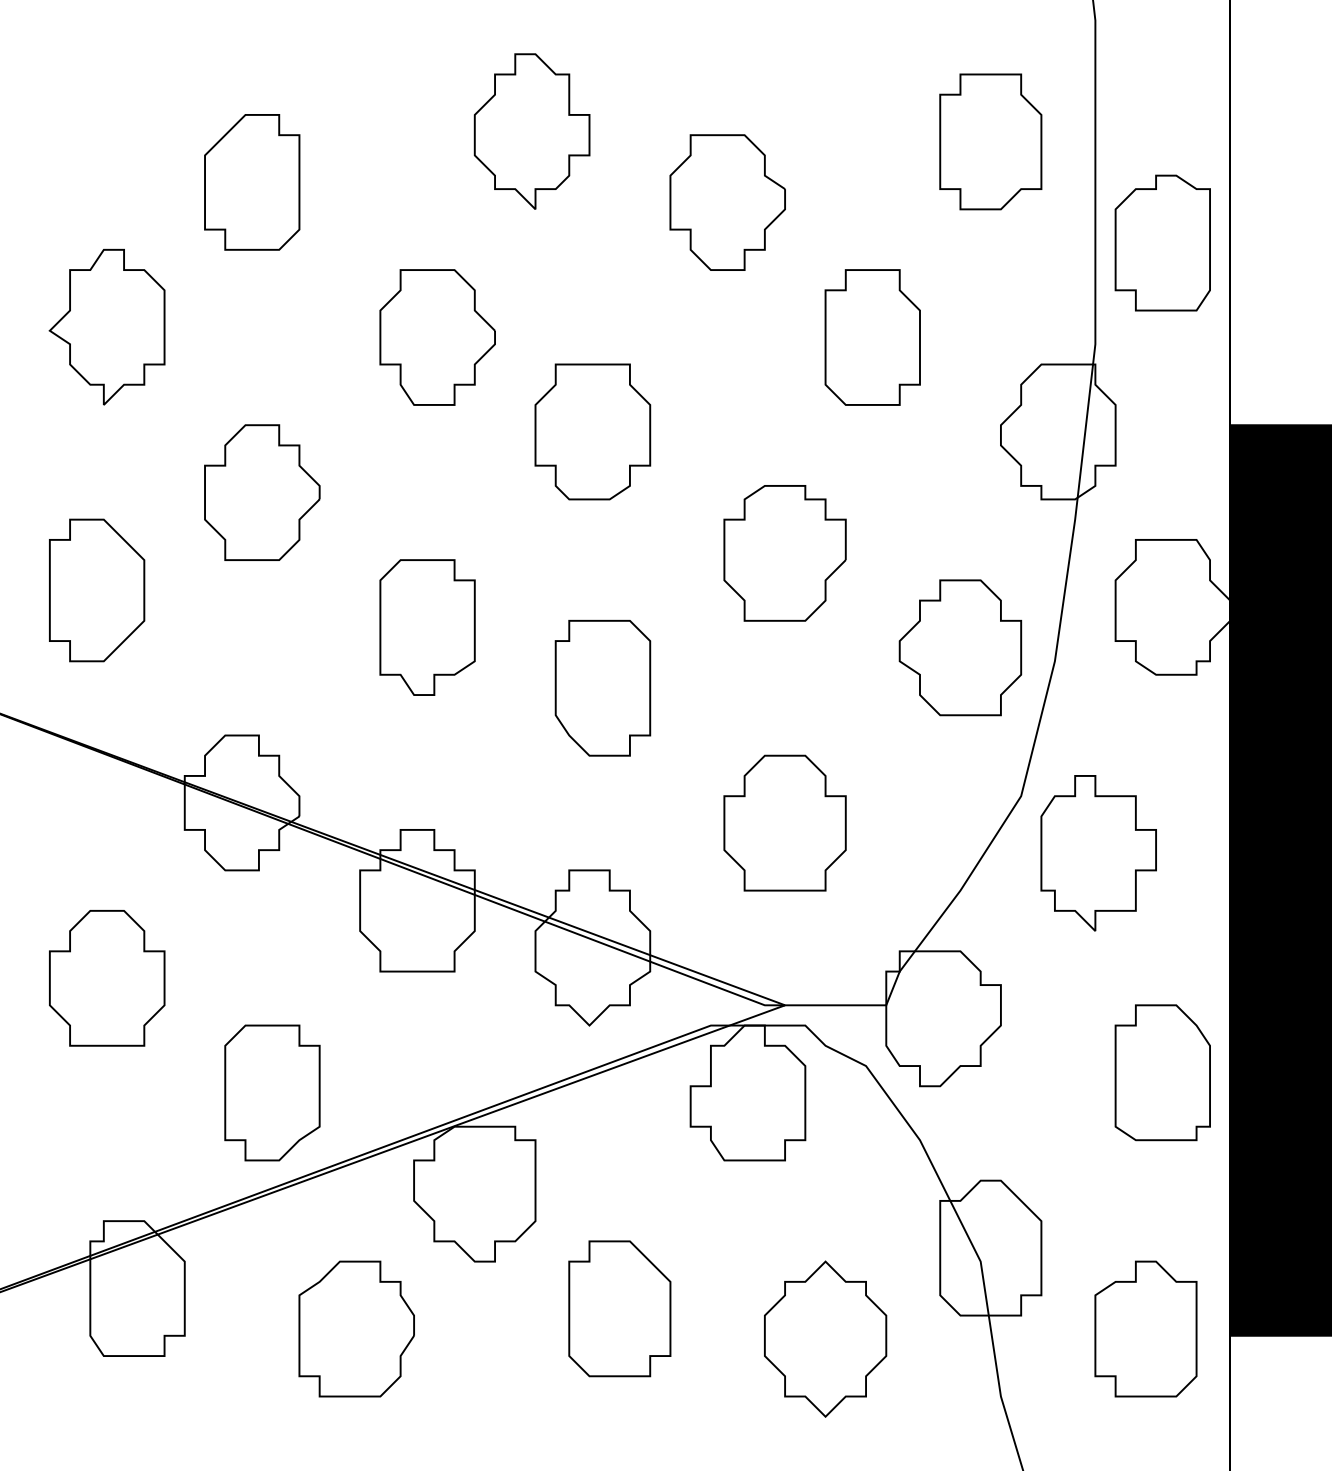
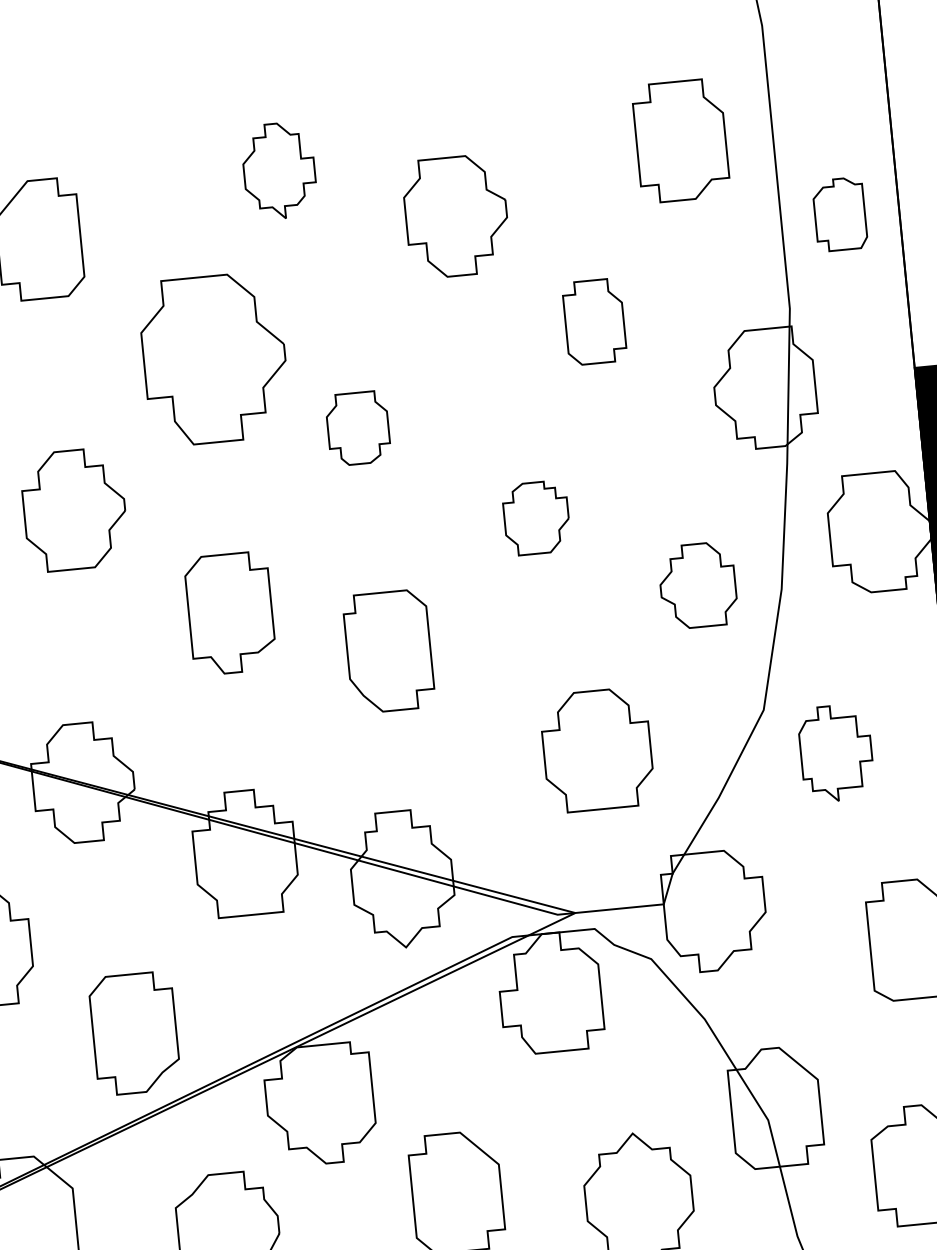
part: (531, 131) -> (278, 171), size x0.7
part: (1162, 242) -> (839, 214), size x0.6
part: (437, 337) -> (214, 359), size x1.4
part: (872, 337) -> (594, 321), size x0.7
part: (592, 431) -> (357, 428), size x0.6
part: (784, 553) -> (536, 518), size x0.6
part: (960, 647) -> (697, 585), size x0.7
part: (784, 822) -> (596, 749), moved
part: (1098, 853) -> (836, 753), size x0.7

